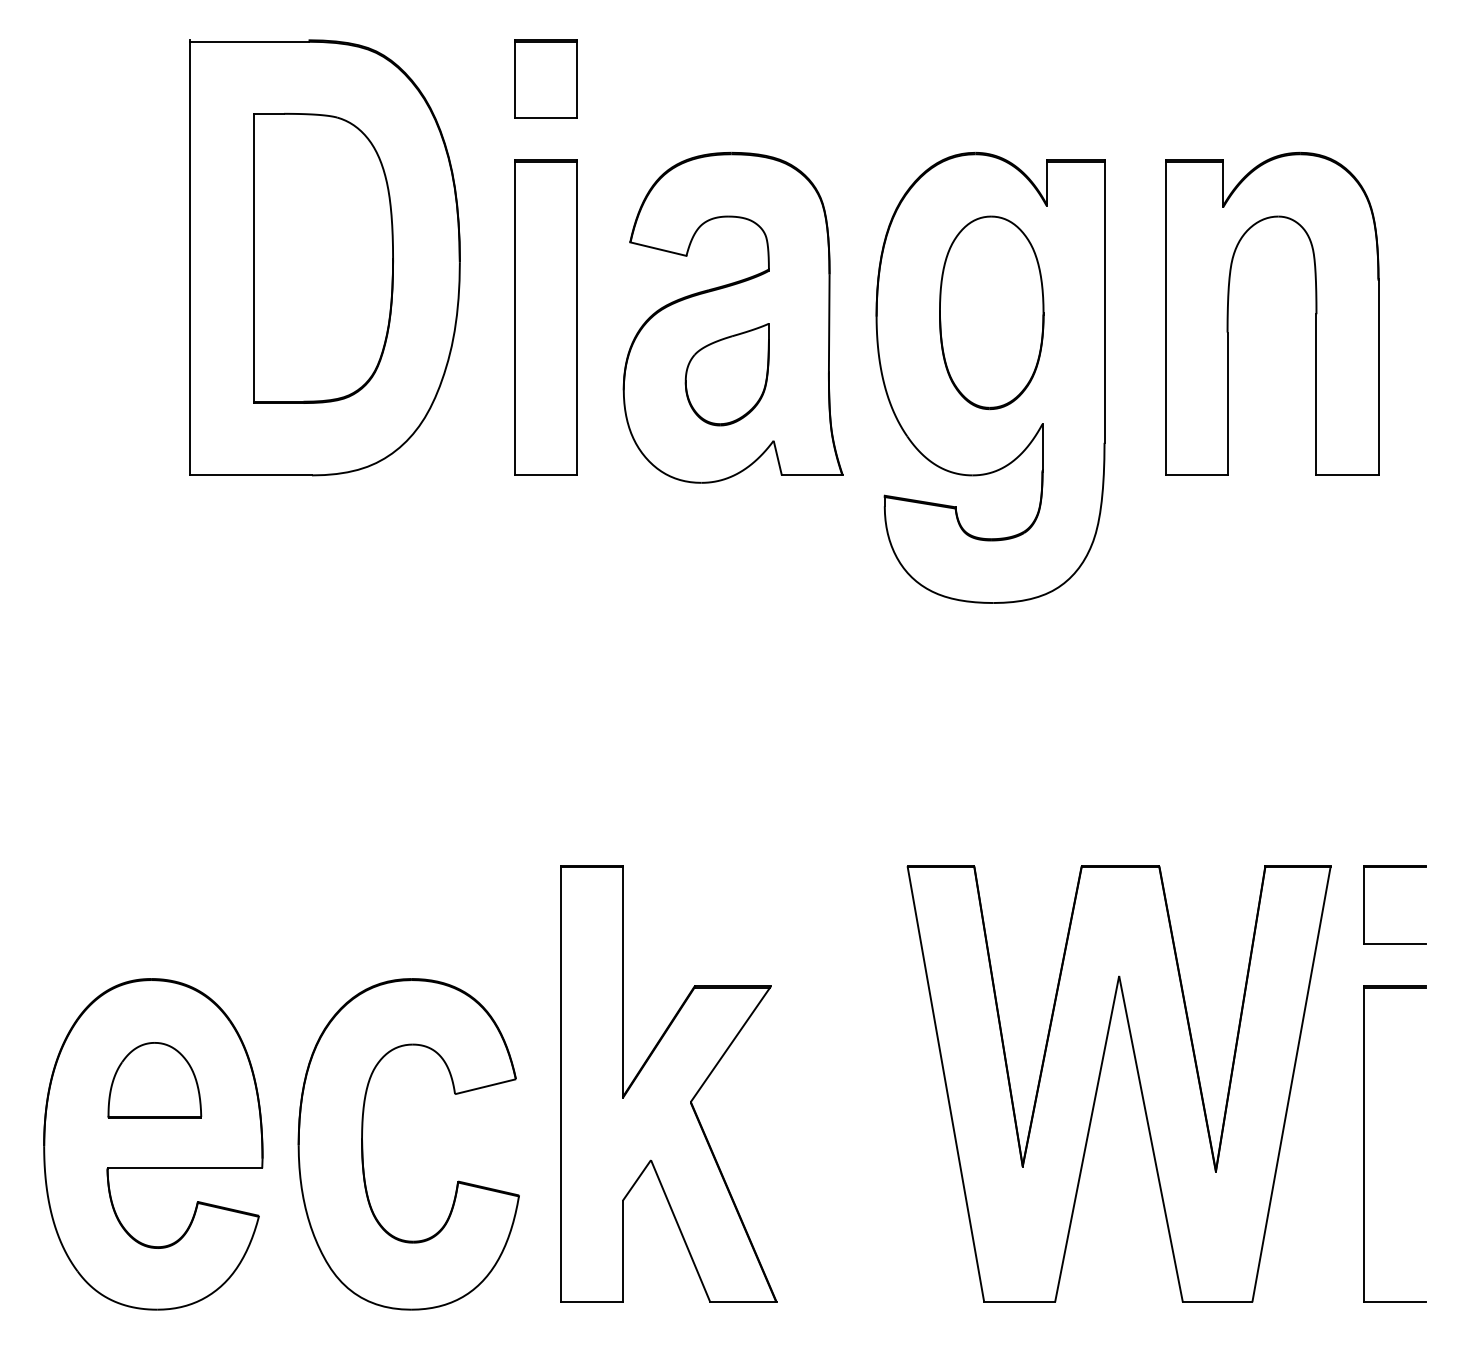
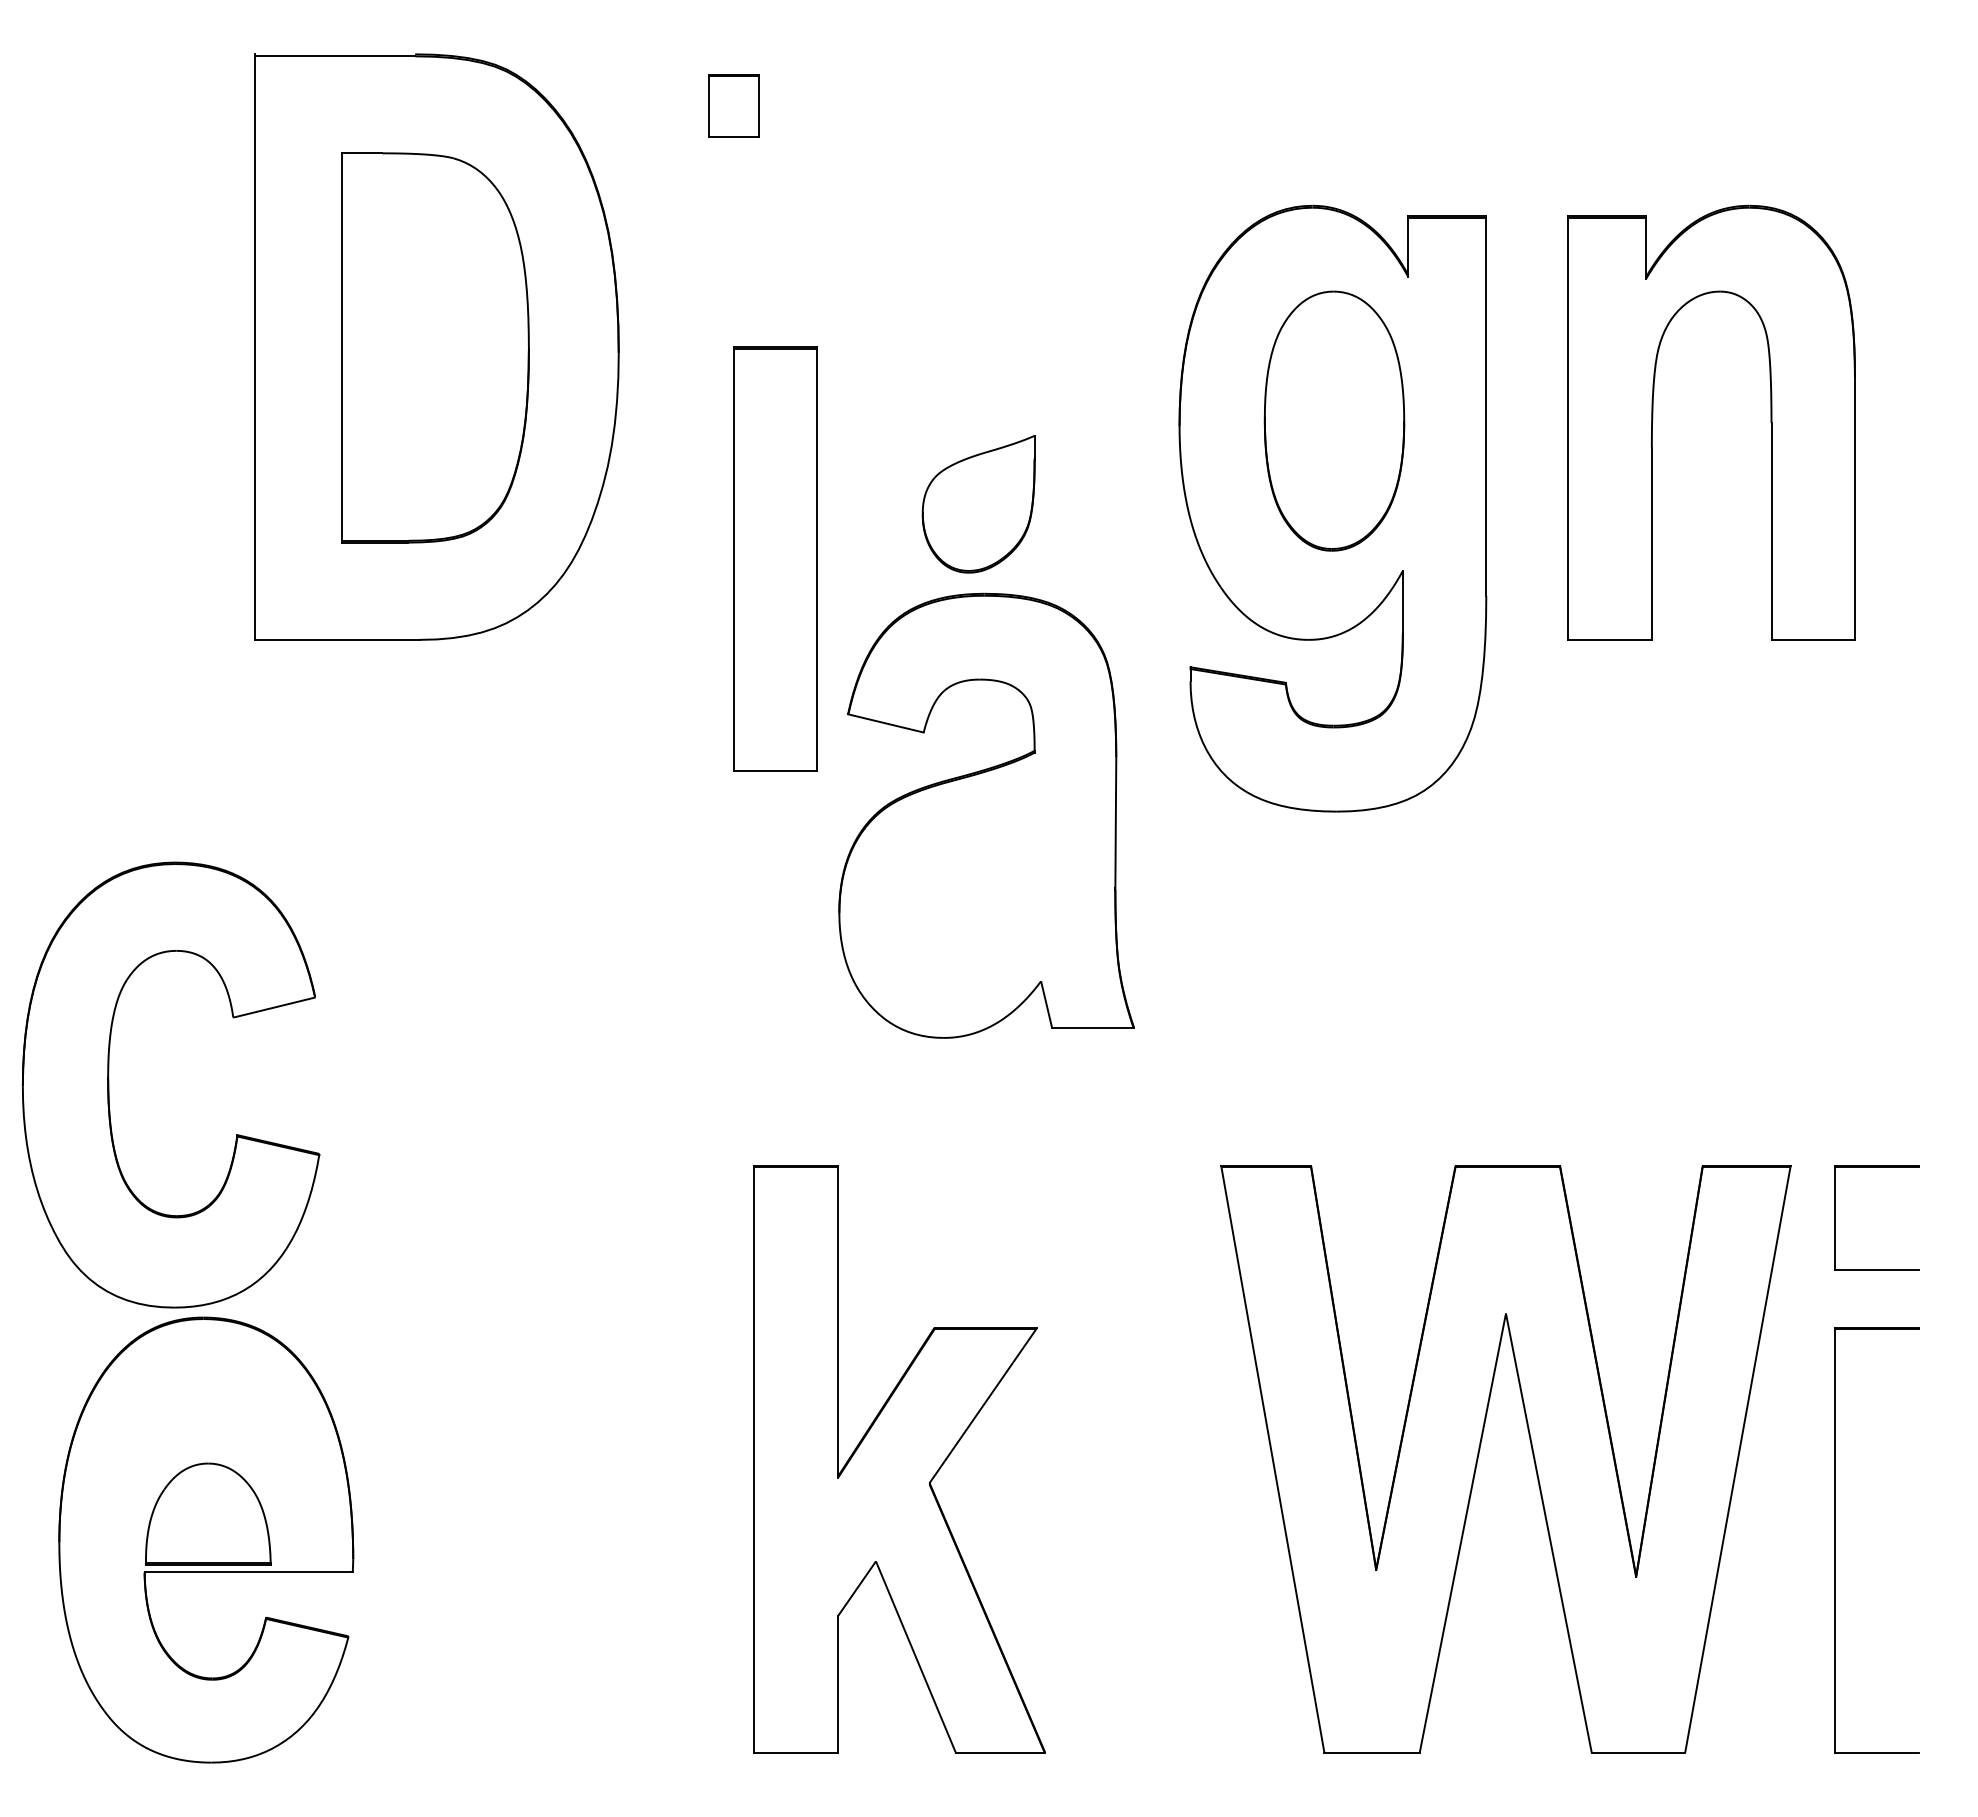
part: (545, 78) -> (734, 105), size x0.6
part: (545, 317) -> (775, 558), moved
part: (733, 317) -> (986, 815), moved
part: (155, 1079) -> (208, 1513), moved
part: (363, 1143) -> (109, 1084), moved

